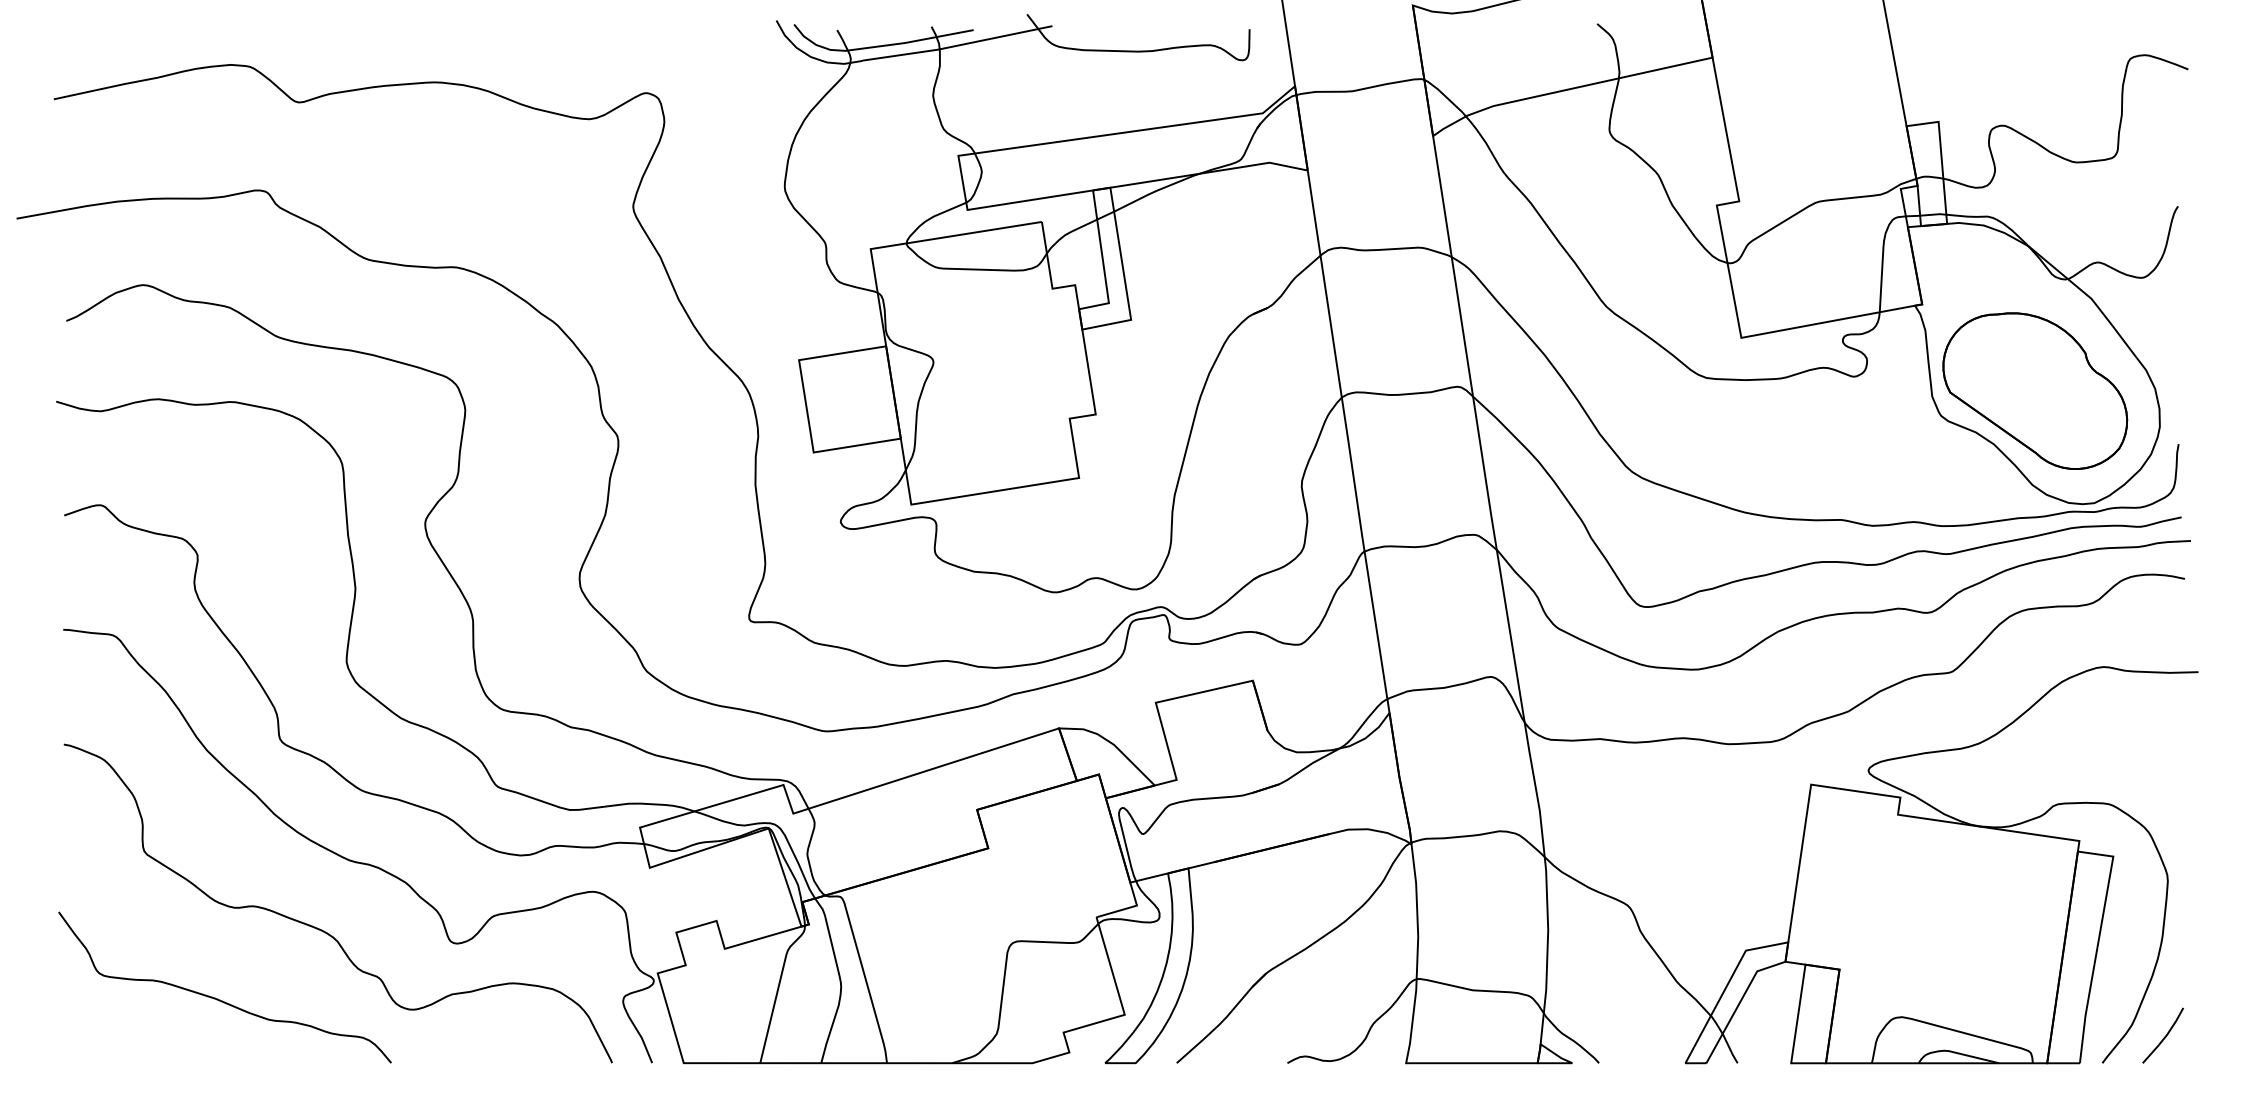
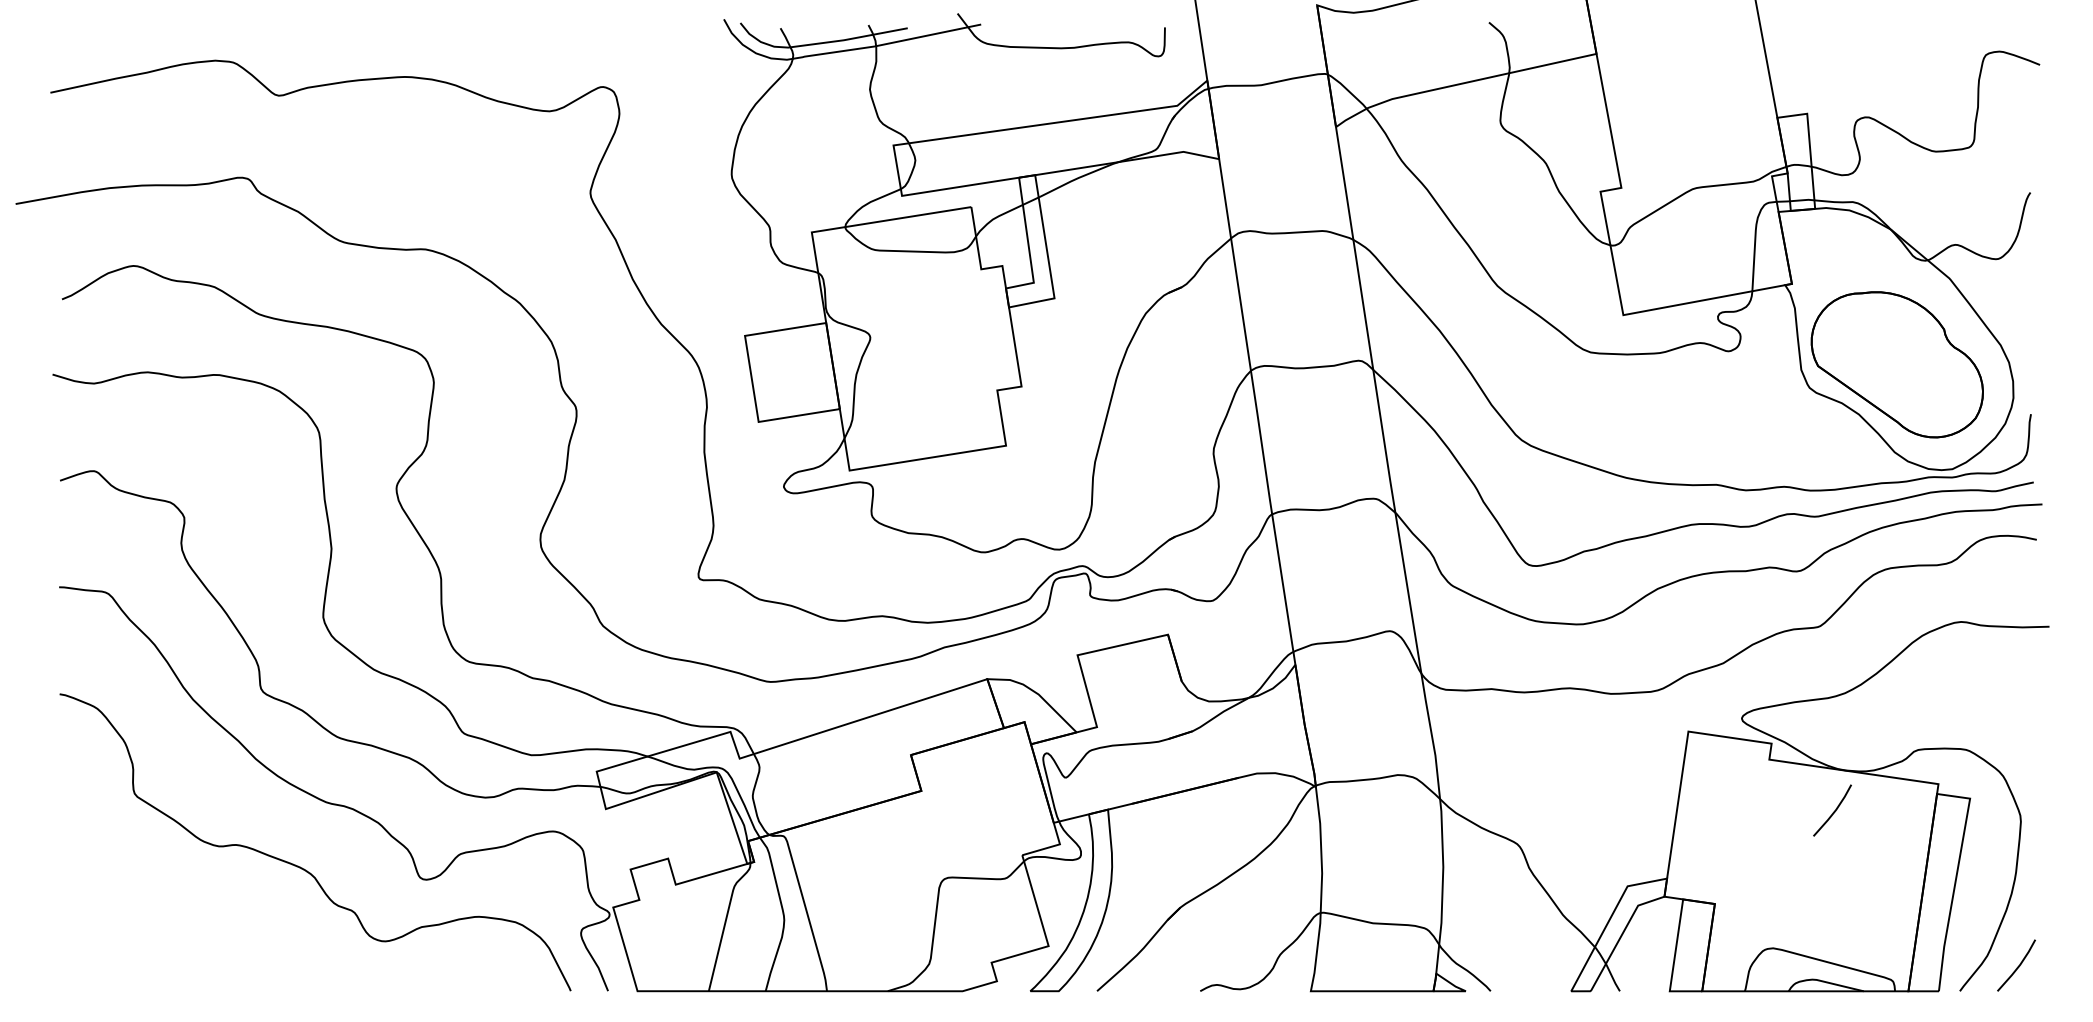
line: (1966, 870) -> (1833, 811), added
curve: (219, 999) -> (204, 931), removed

